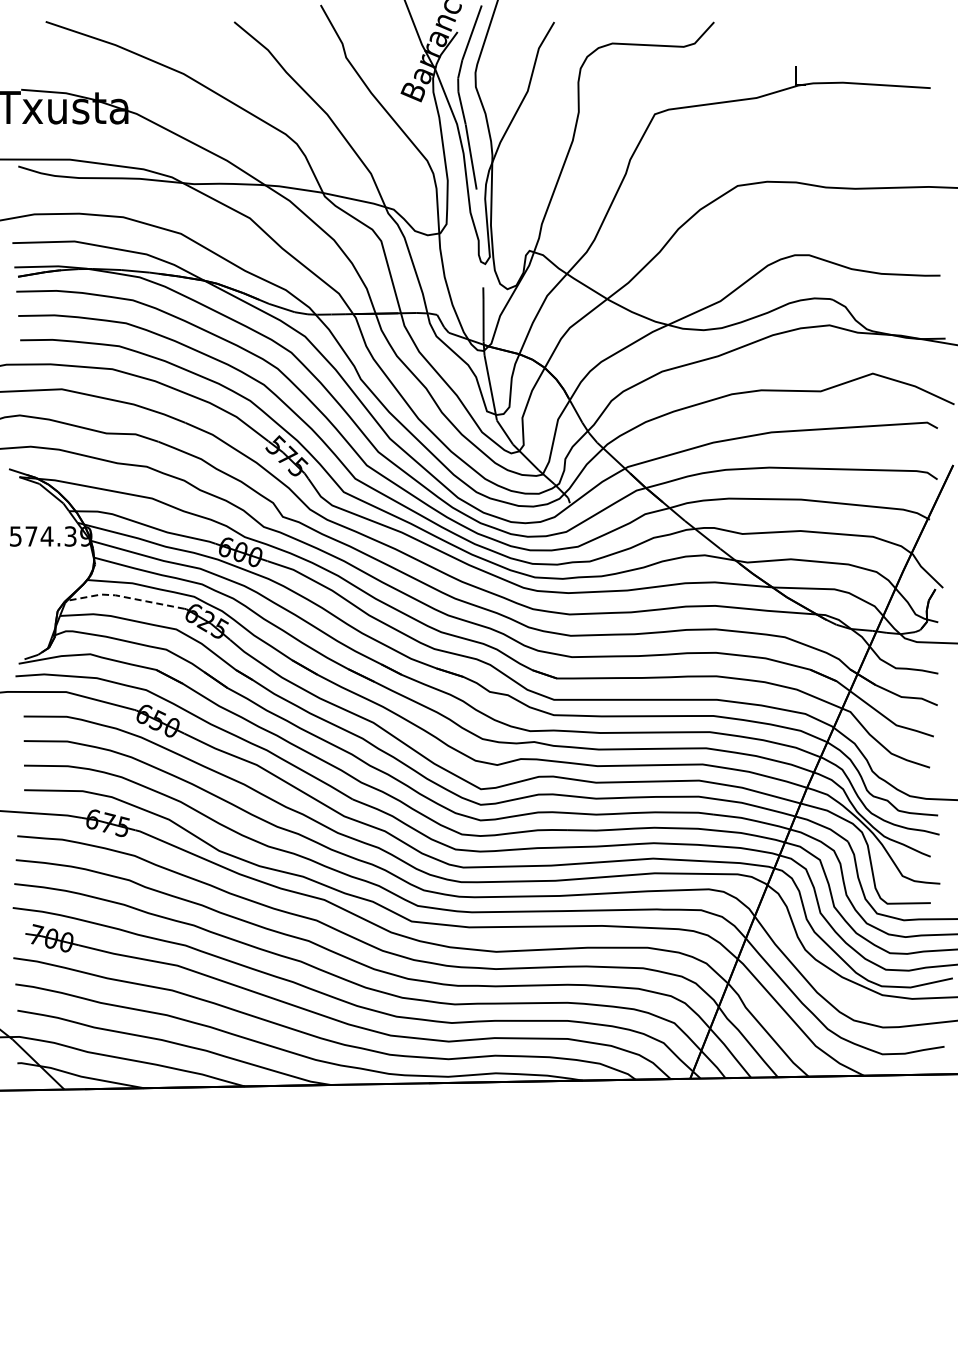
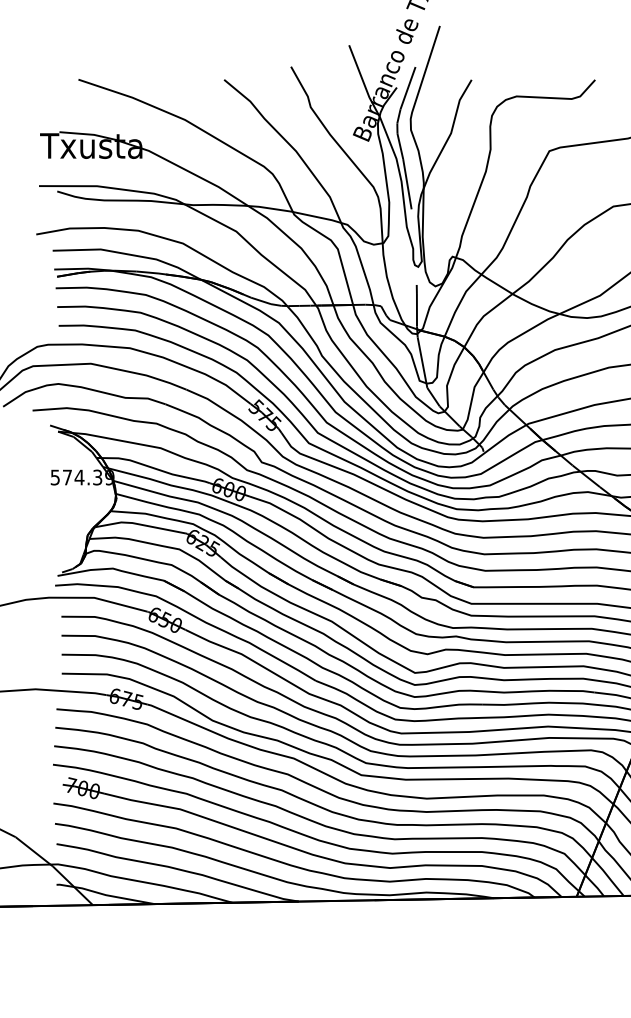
line: (124, 597) -> (139, 524), dashed -> solid

